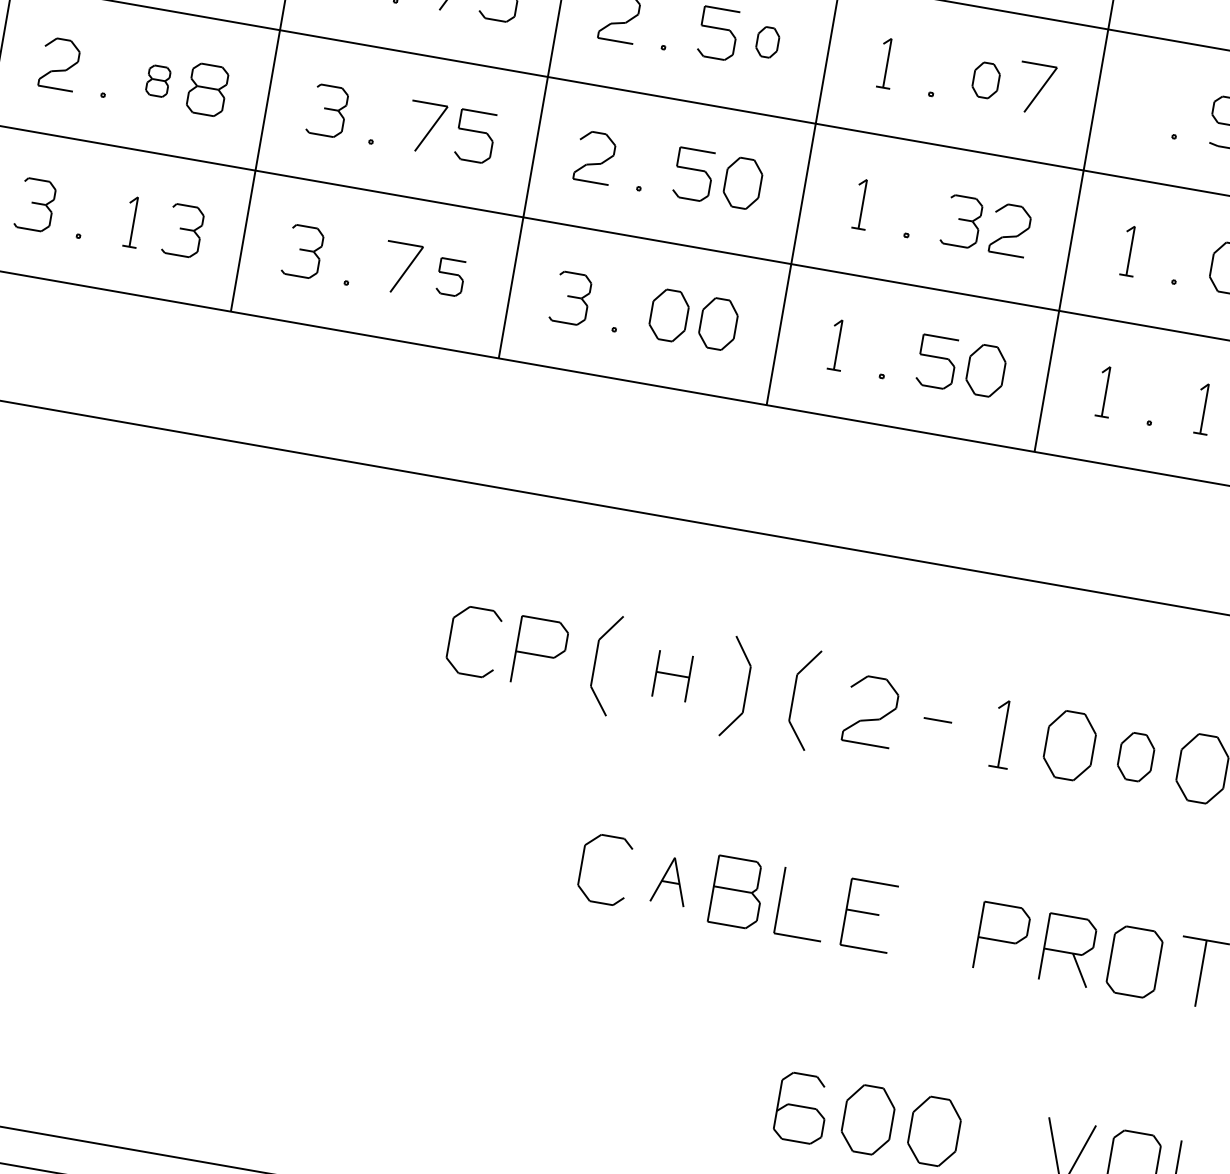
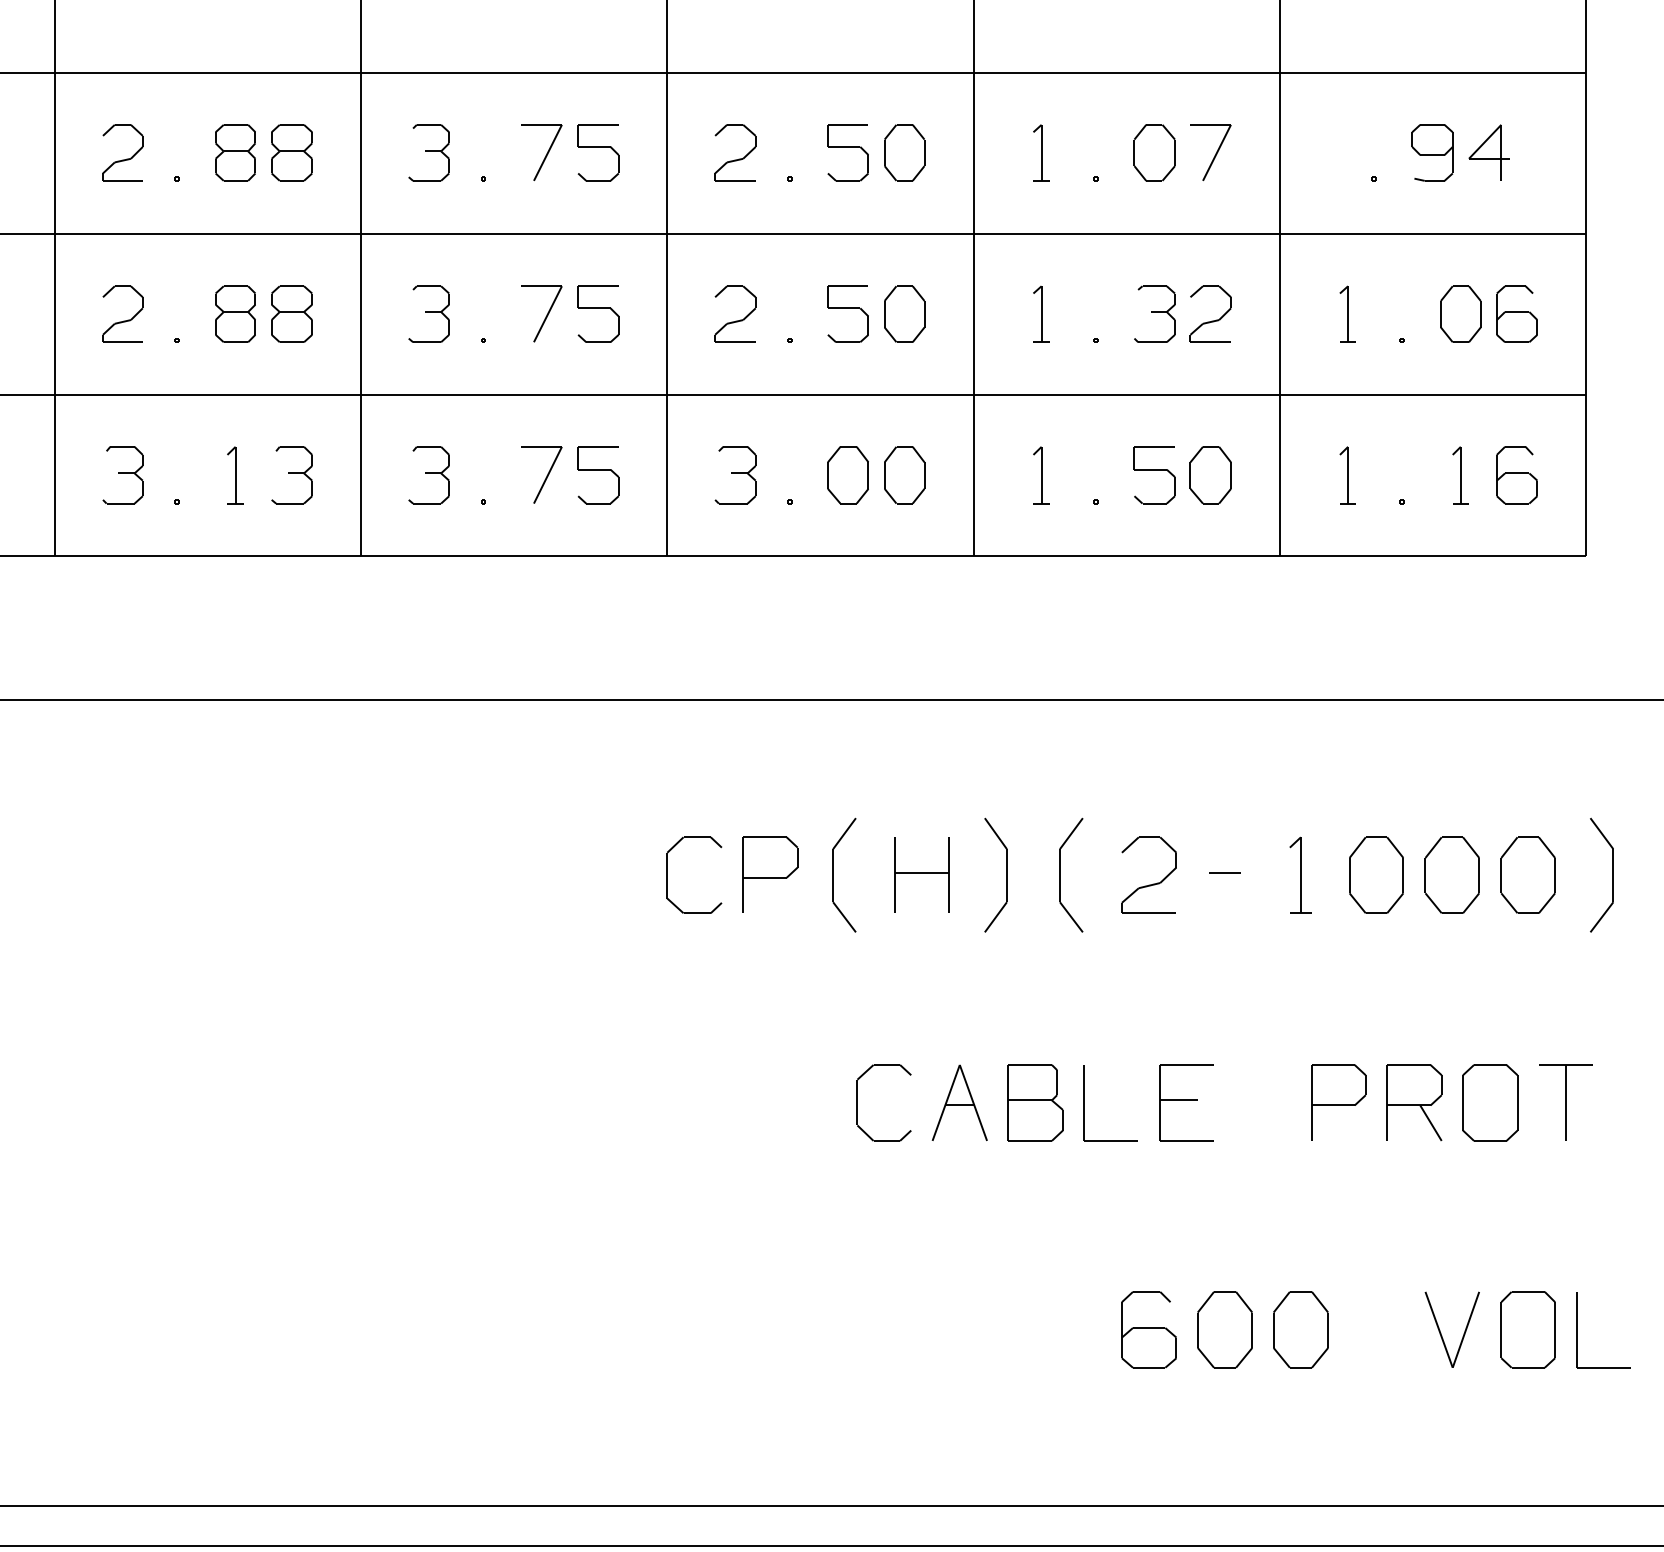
part: (767, 41) -> (904, 152), size x1.67
part: (158, 80) -> (235, 313), size x1.67
part: (986, 80) -> (1154, 152), size x1.43
part: (450, 277) -> (598, 475), size x1.43
part: (672, 675) -> (921, 874), size x1.43
part: (1135, 756) -> (1451, 874), size x1.43
part: (670, 880) -> (959, 1102), size x1.43

